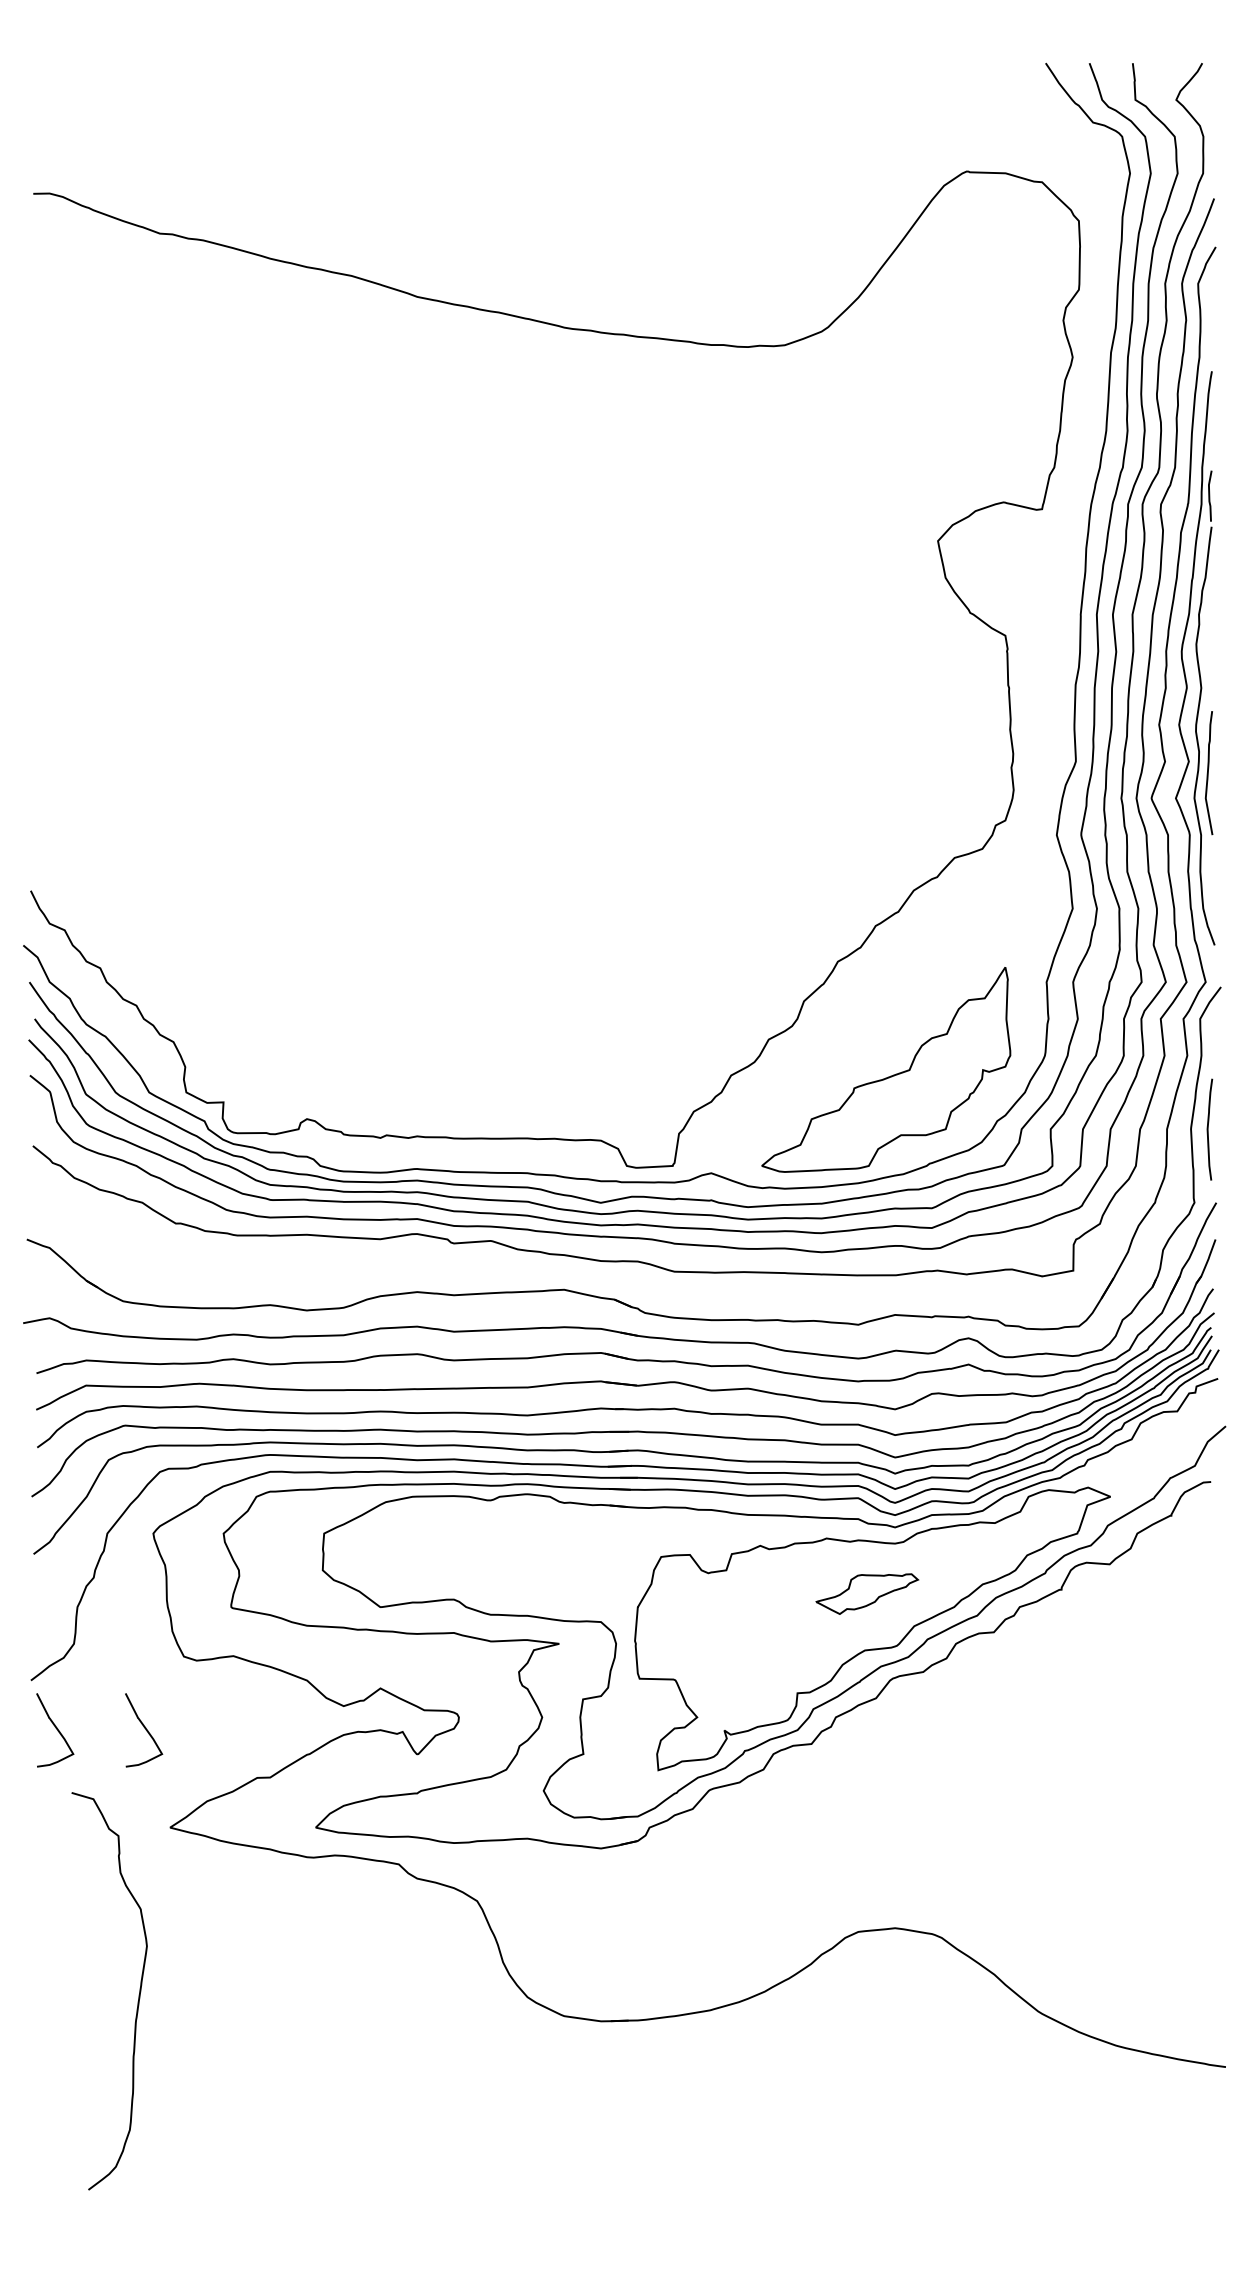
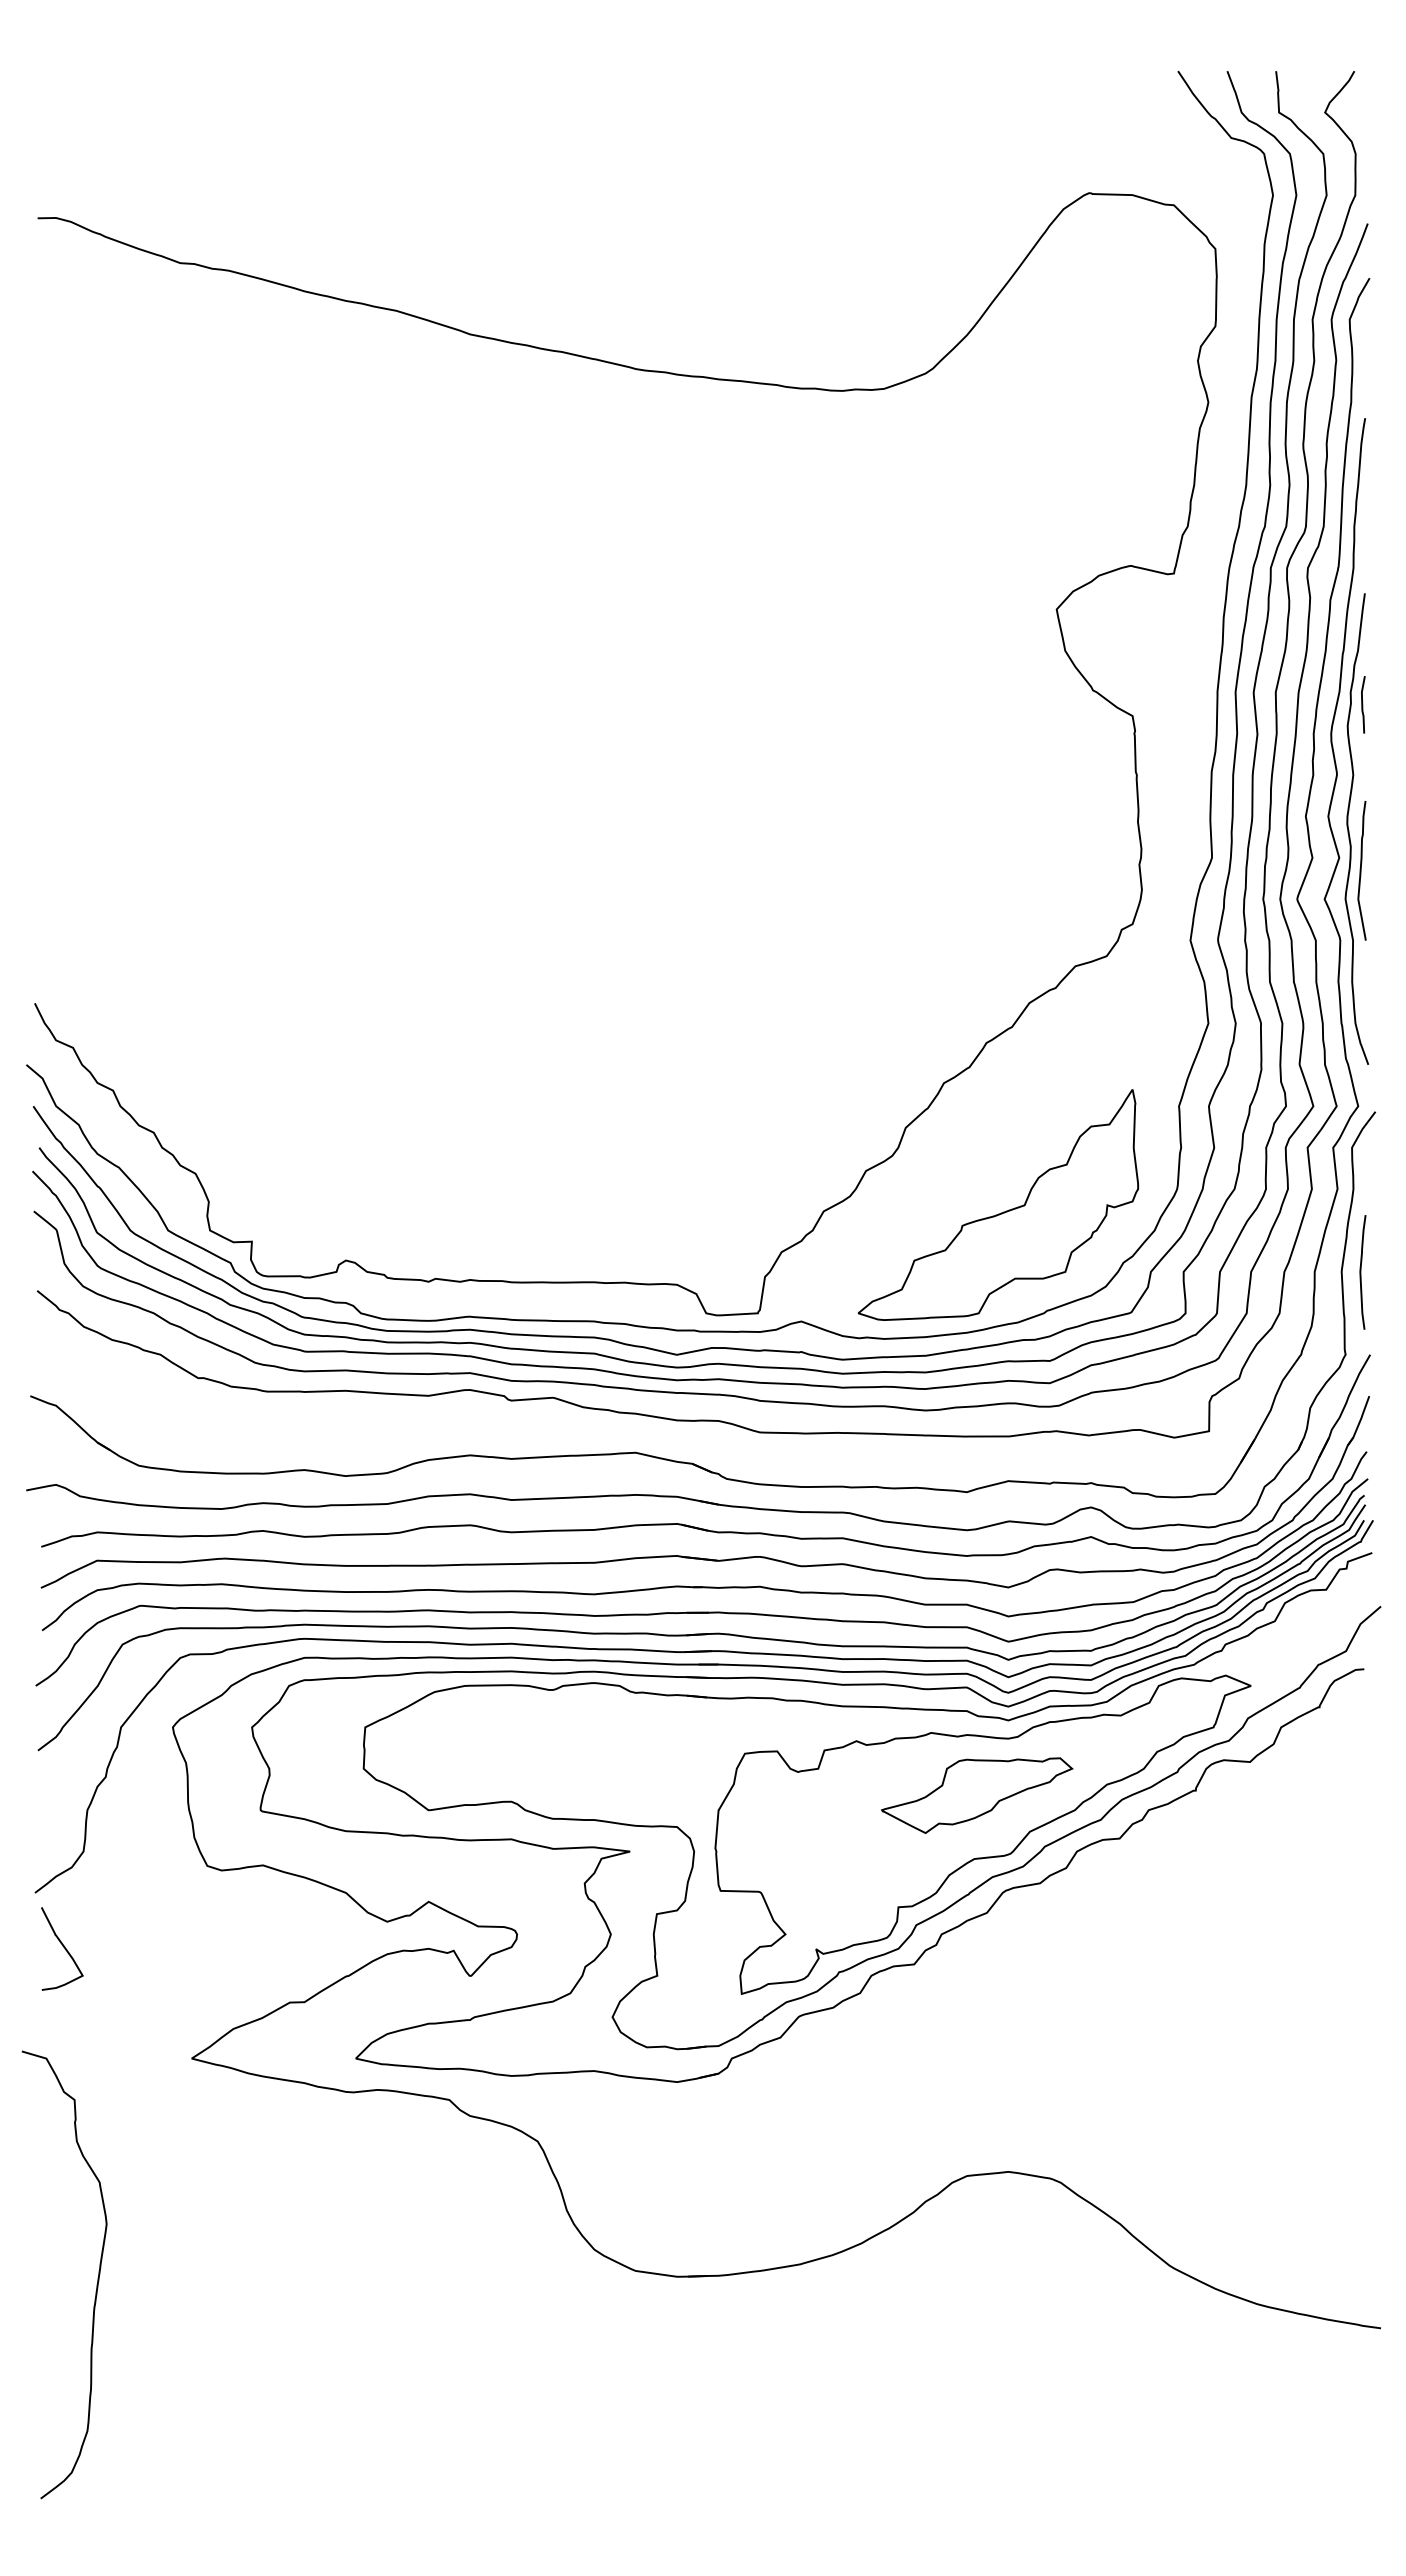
line: (1210, 495) -> (1363, 704), moved
part: (866, 1594) -> (976, 1795), size x1.67
curve: (145, 1729) -> (163, 1947), removed
curve: (138, 1993) -> (97, 2277), moved

